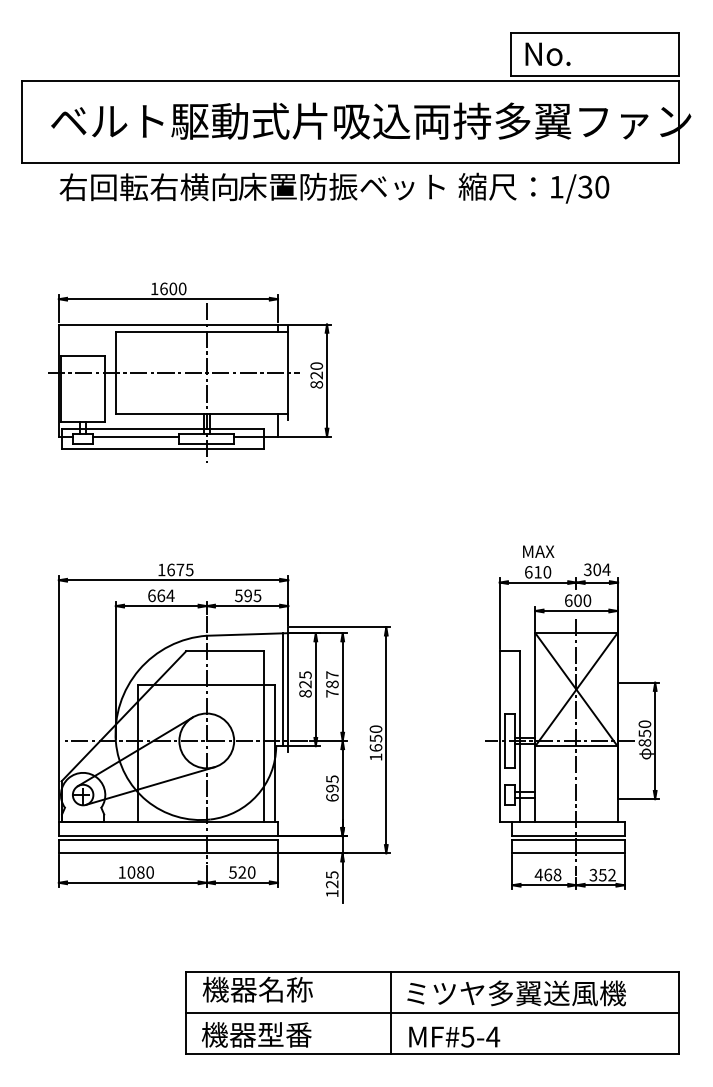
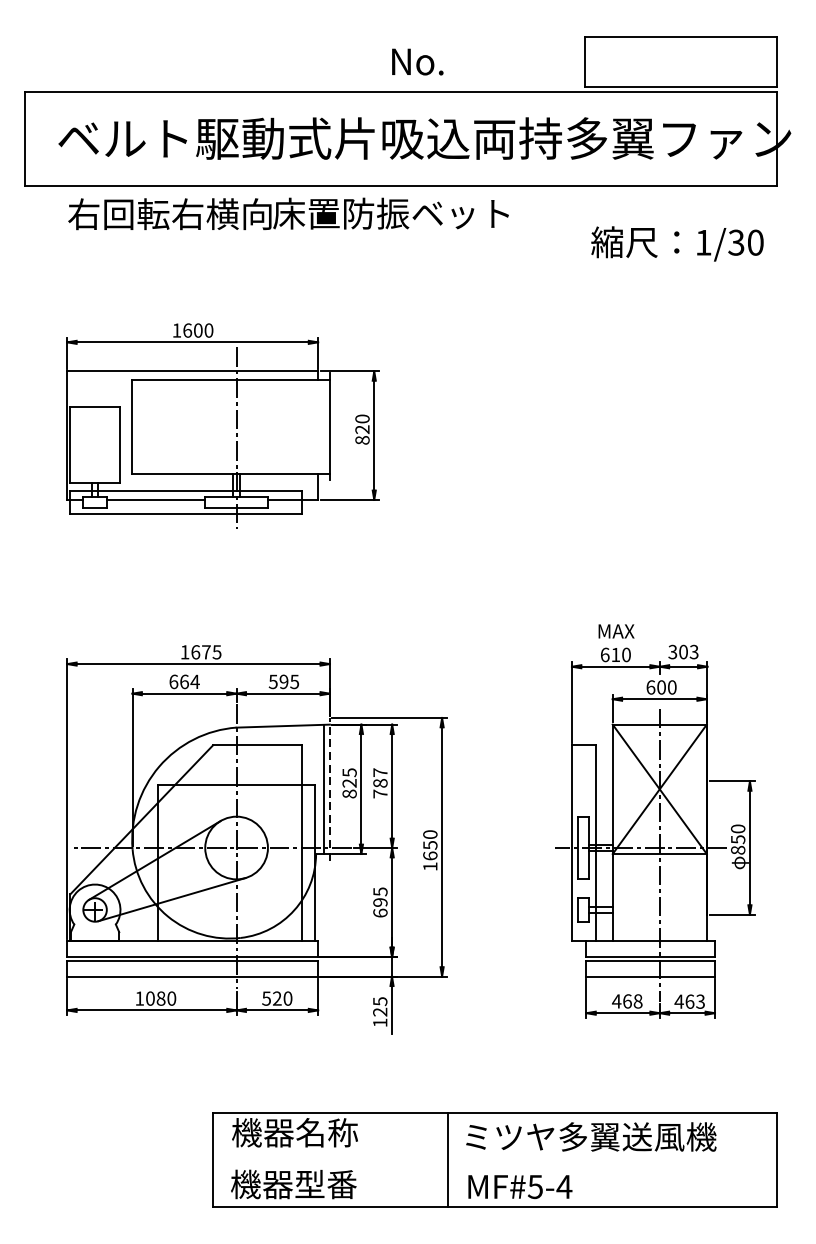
text: (547, 53) -> (417, 61), moved
text: (533, 187) -> (677, 243), moved
line: (173, 372) -> (198, 426), removed
text: (606, 569) -> (694, 651), 304 -> 303
line: (288, 689) -> (330, 789), solid -> dashed
text: (602, 874) -> (689, 1000), 352 -> 463
line: (432, 1013) -> (494, 1160), removed

